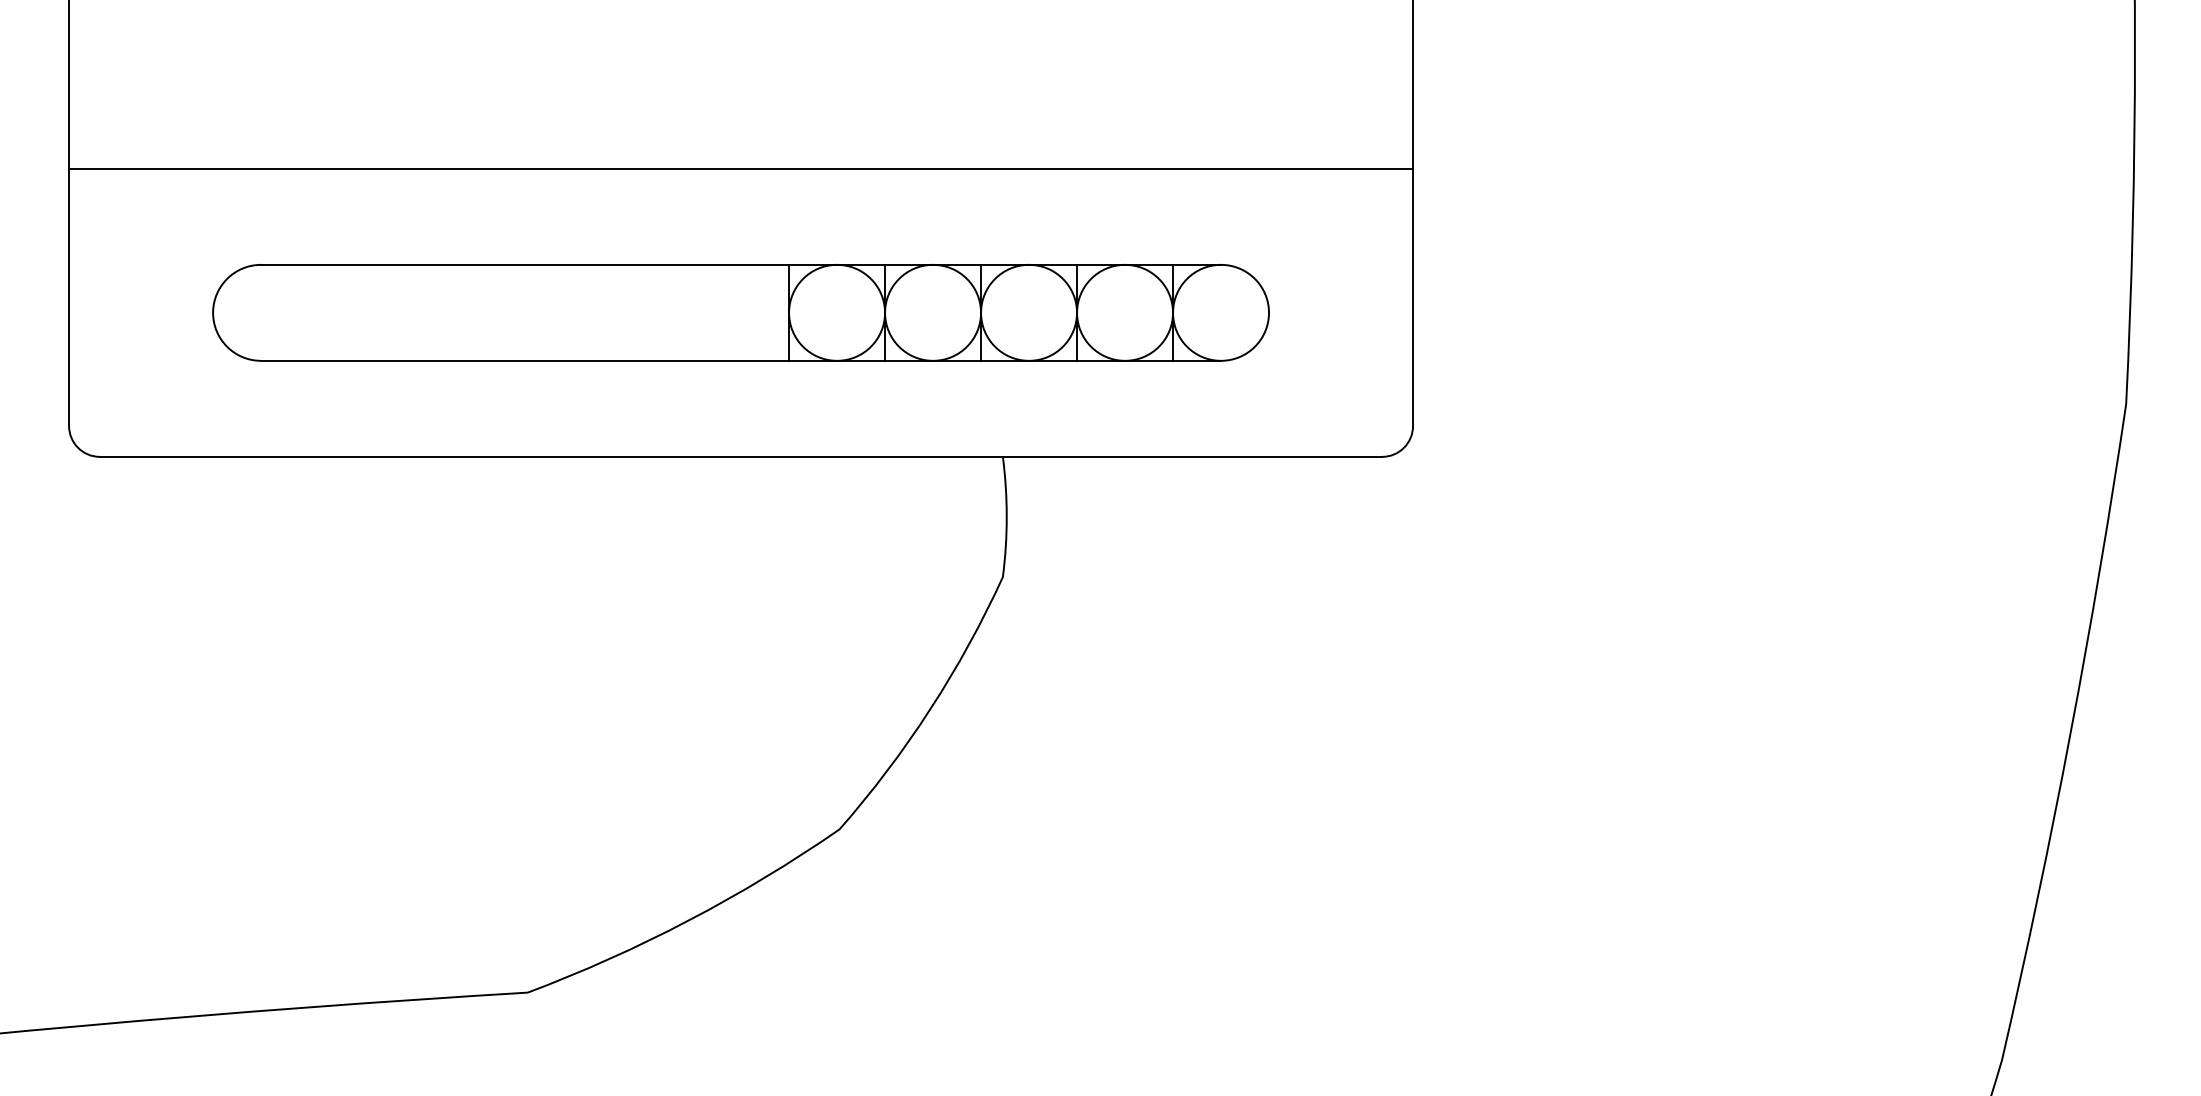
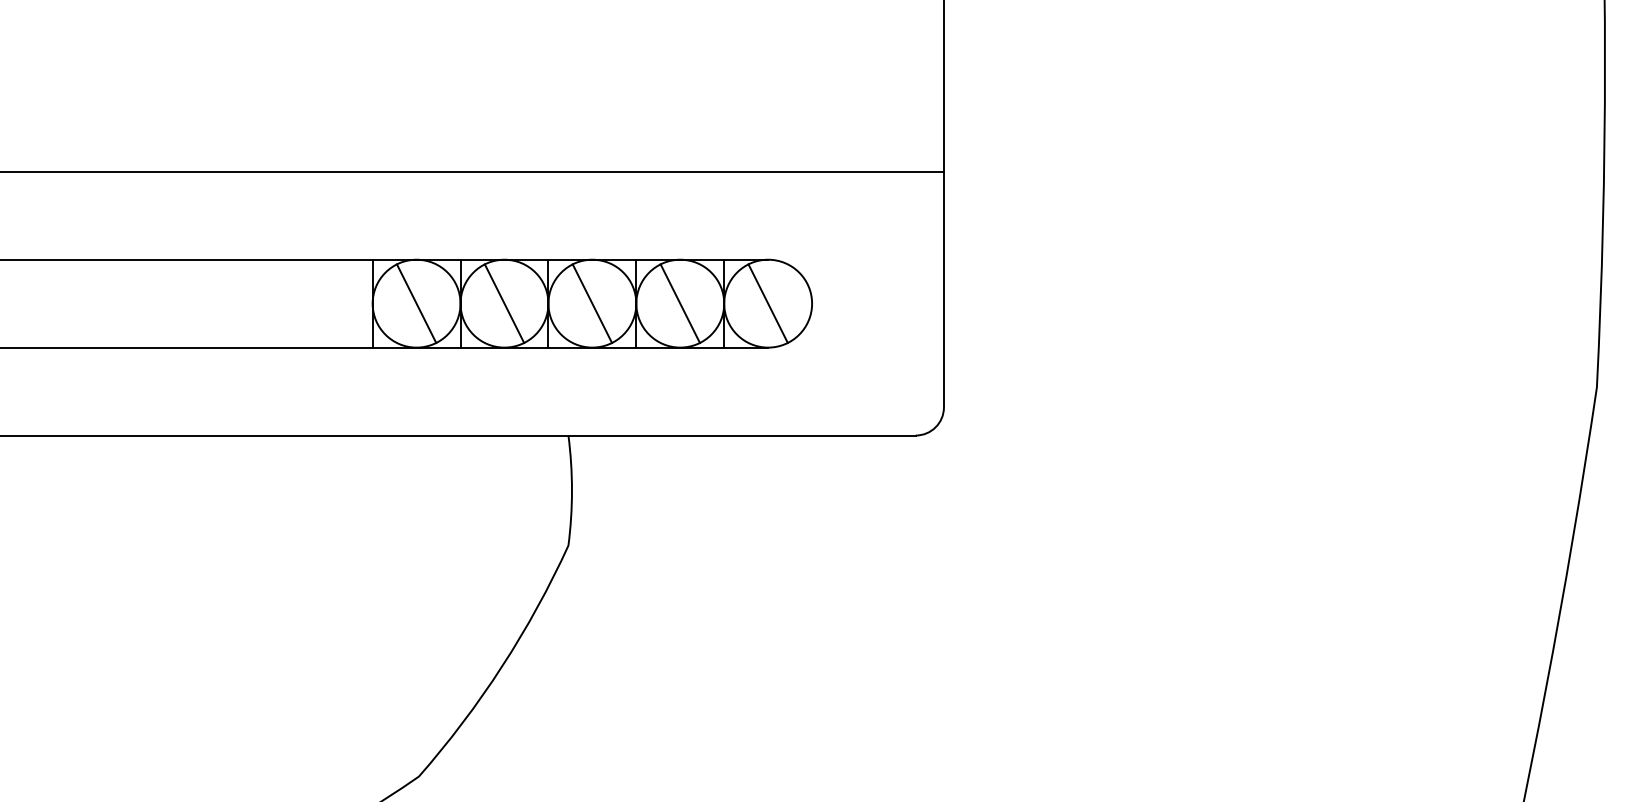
line: (836, 312) -> (416, 303), added
line: (932, 312) -> (503, 303), added
line: (1028, 312) -> (591, 303), added
line: (1124, 312) -> (679, 303), added
line: (1220, 312) -> (767, 303), added

